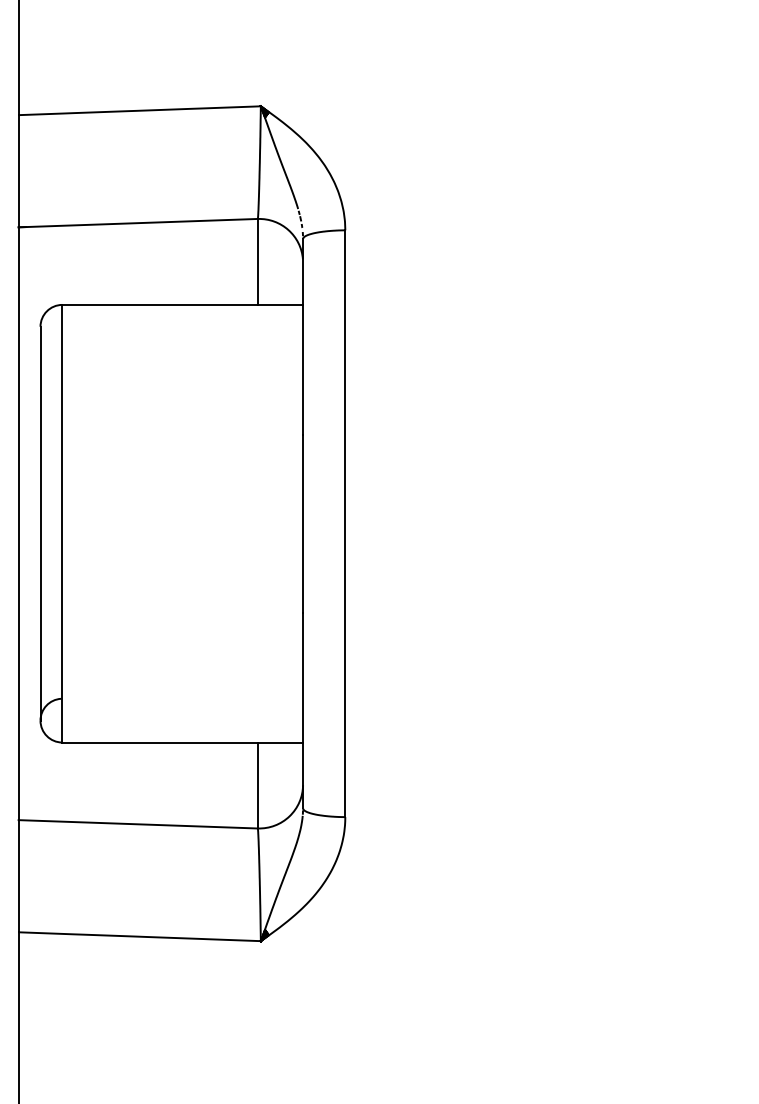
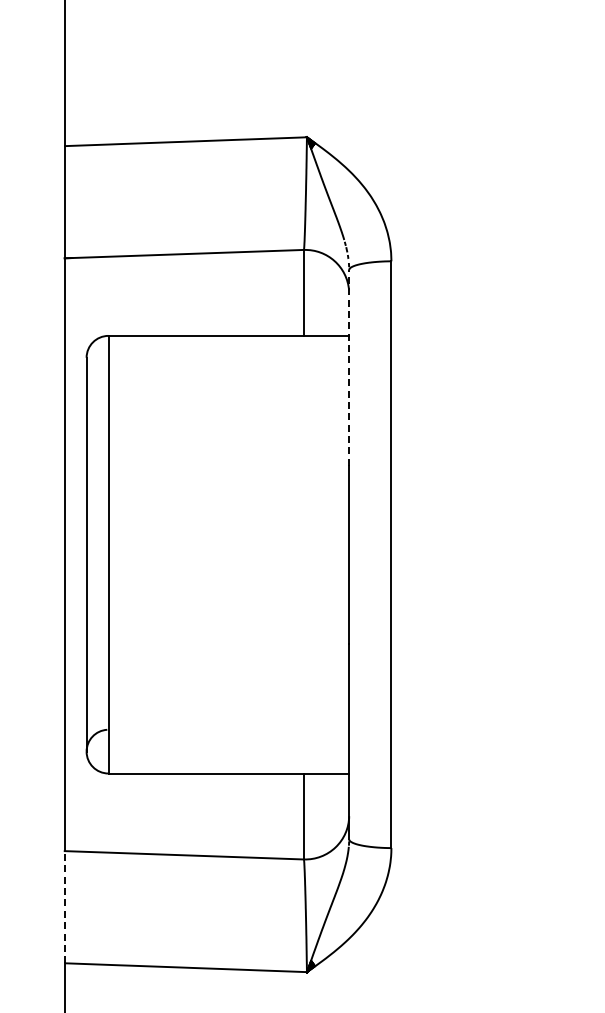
line: (303, 336) -> (349, 367), solid -> dashed
line: (18, 875) -> (64, 906), solid -> dashed

